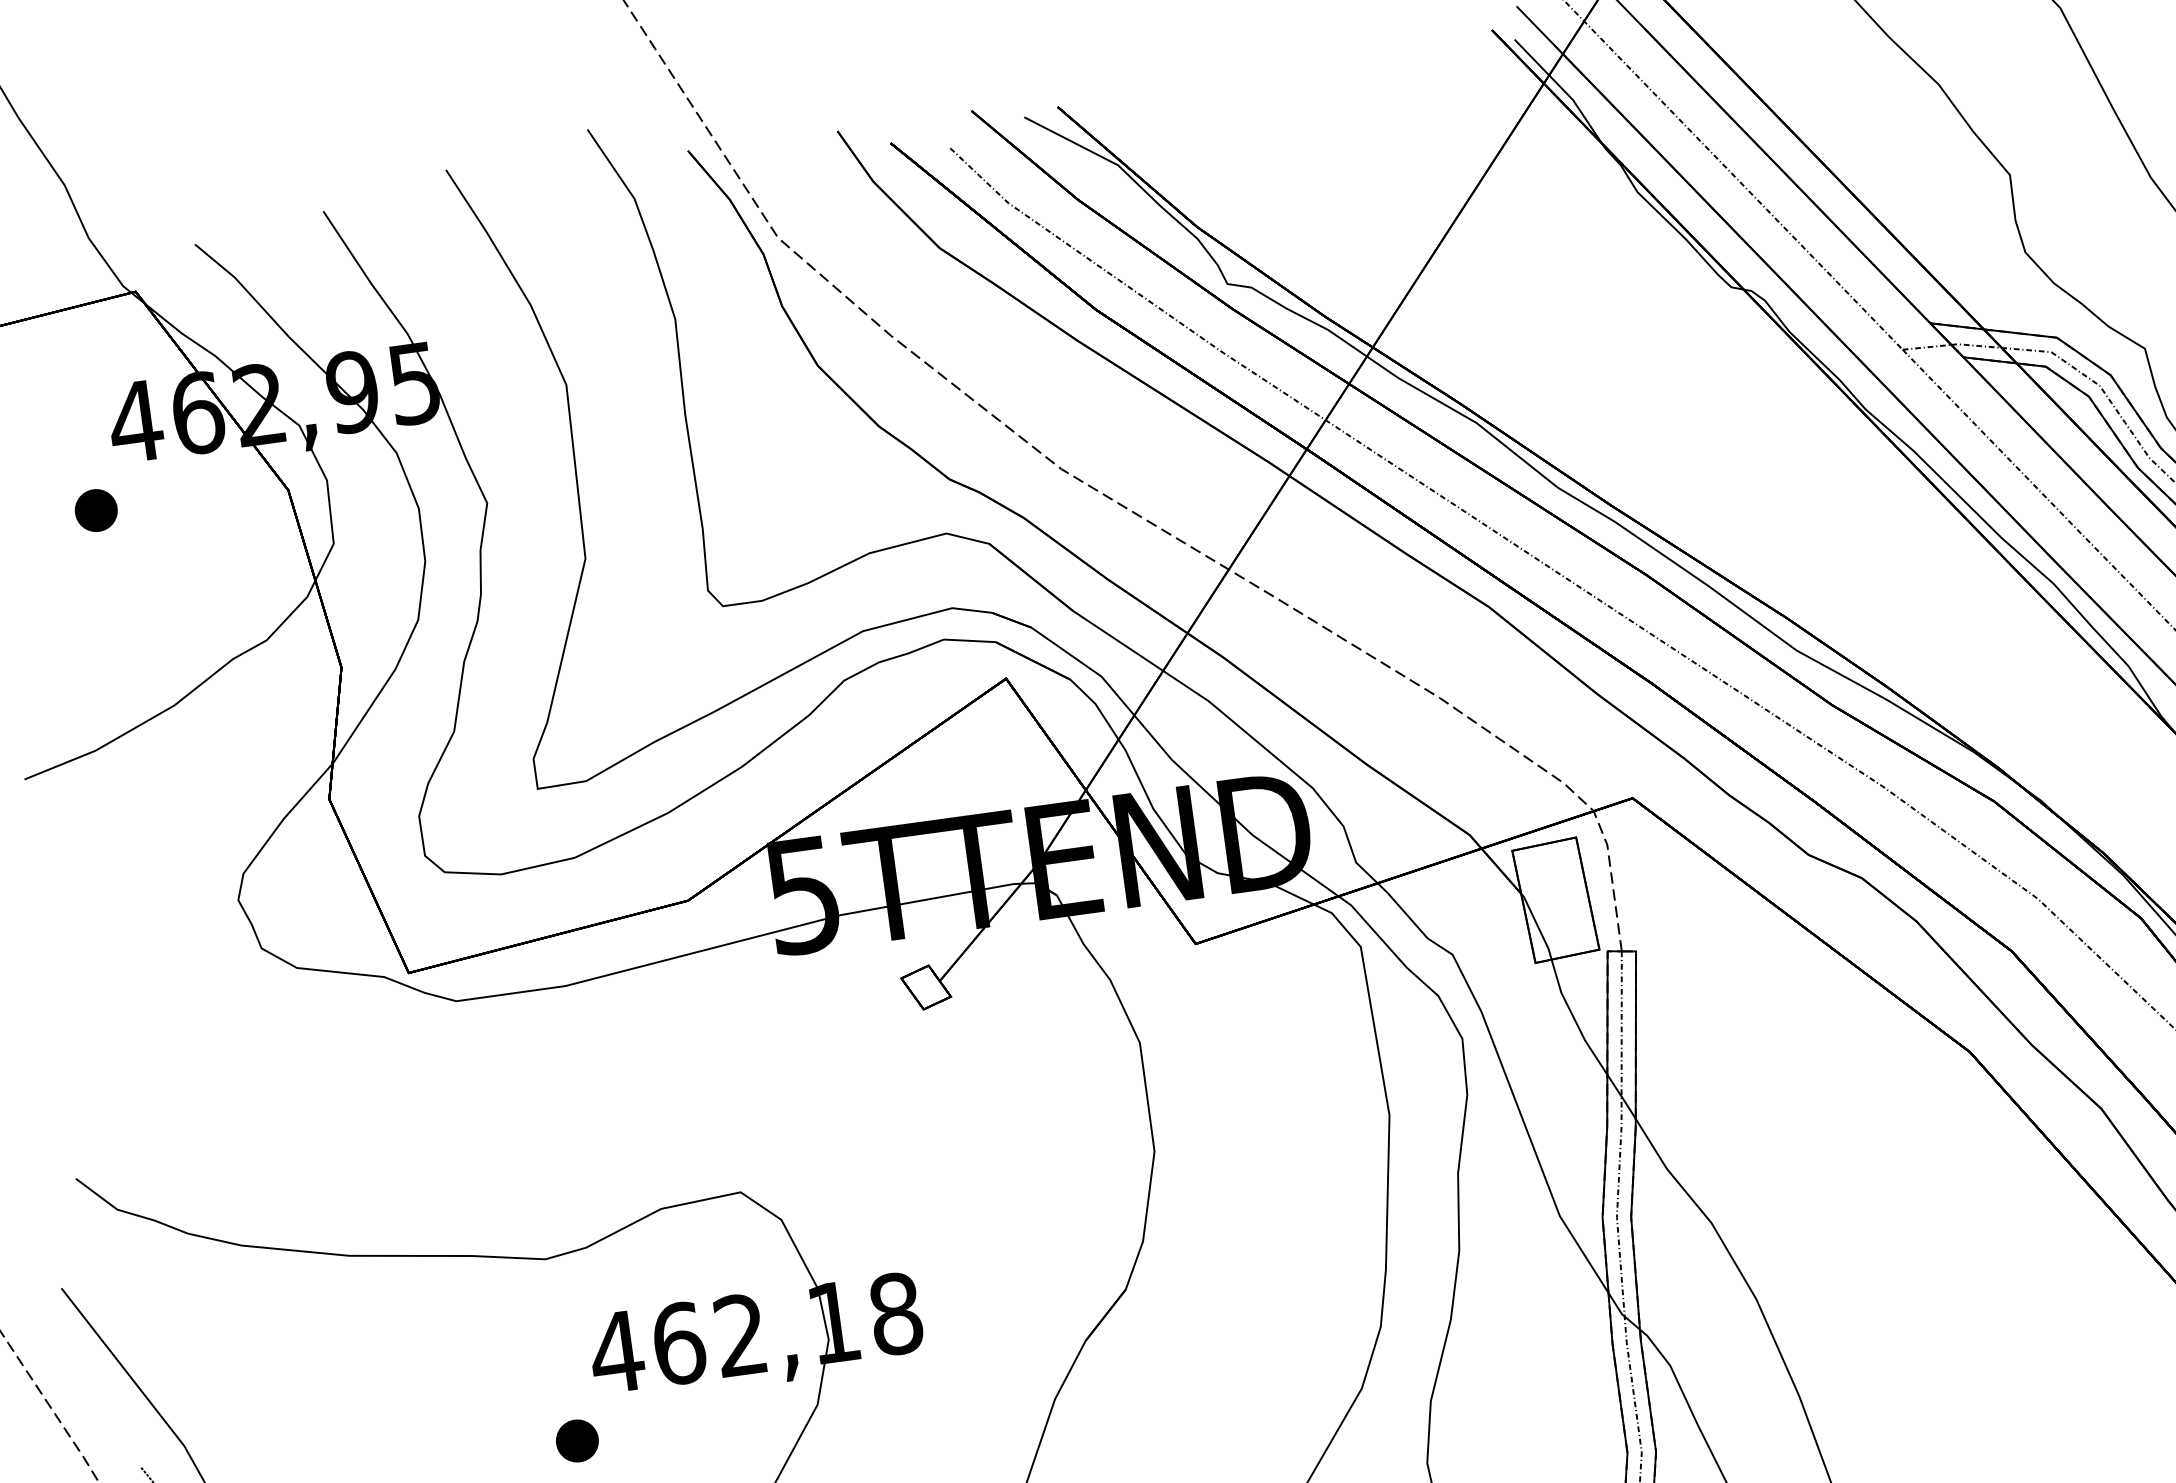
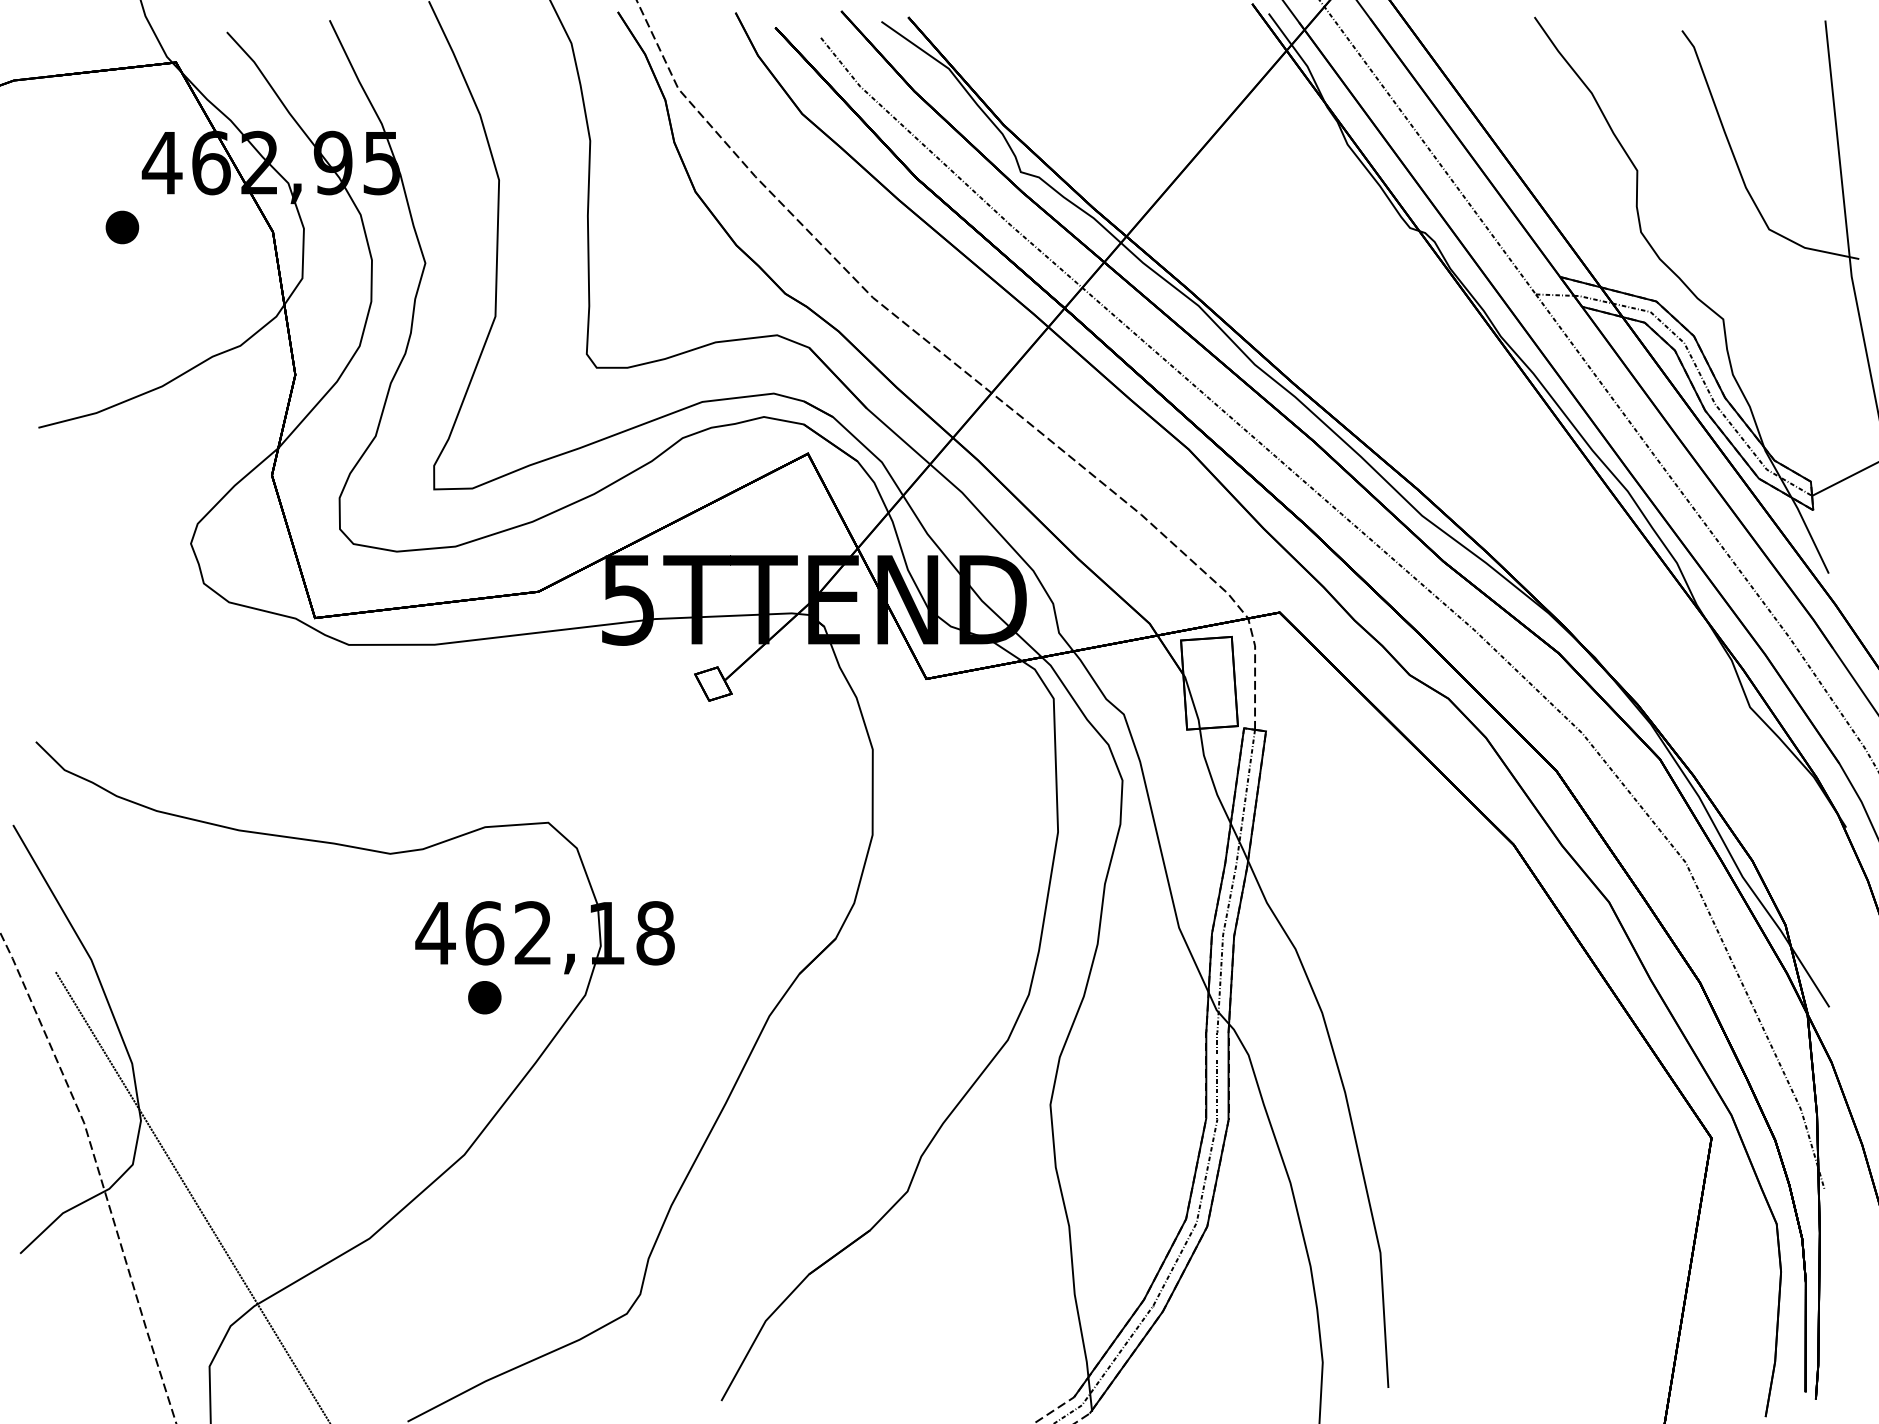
part: (576, 1440) -> (484, 997), moved

